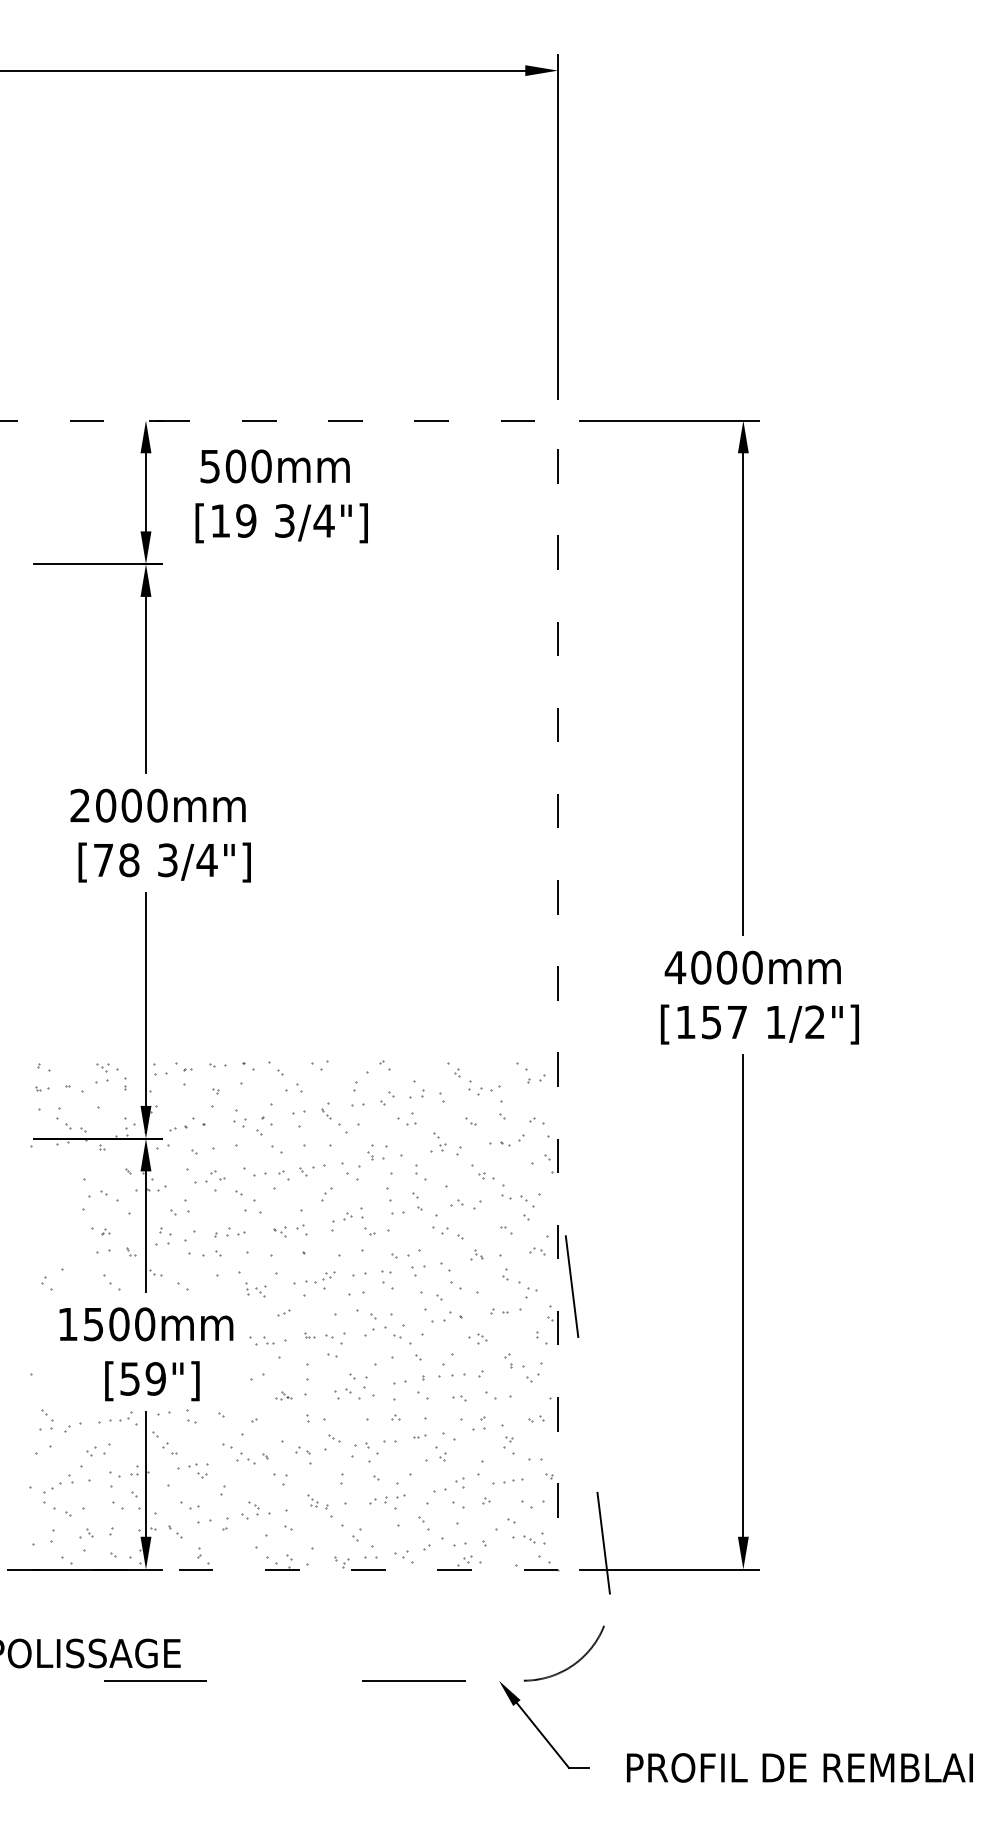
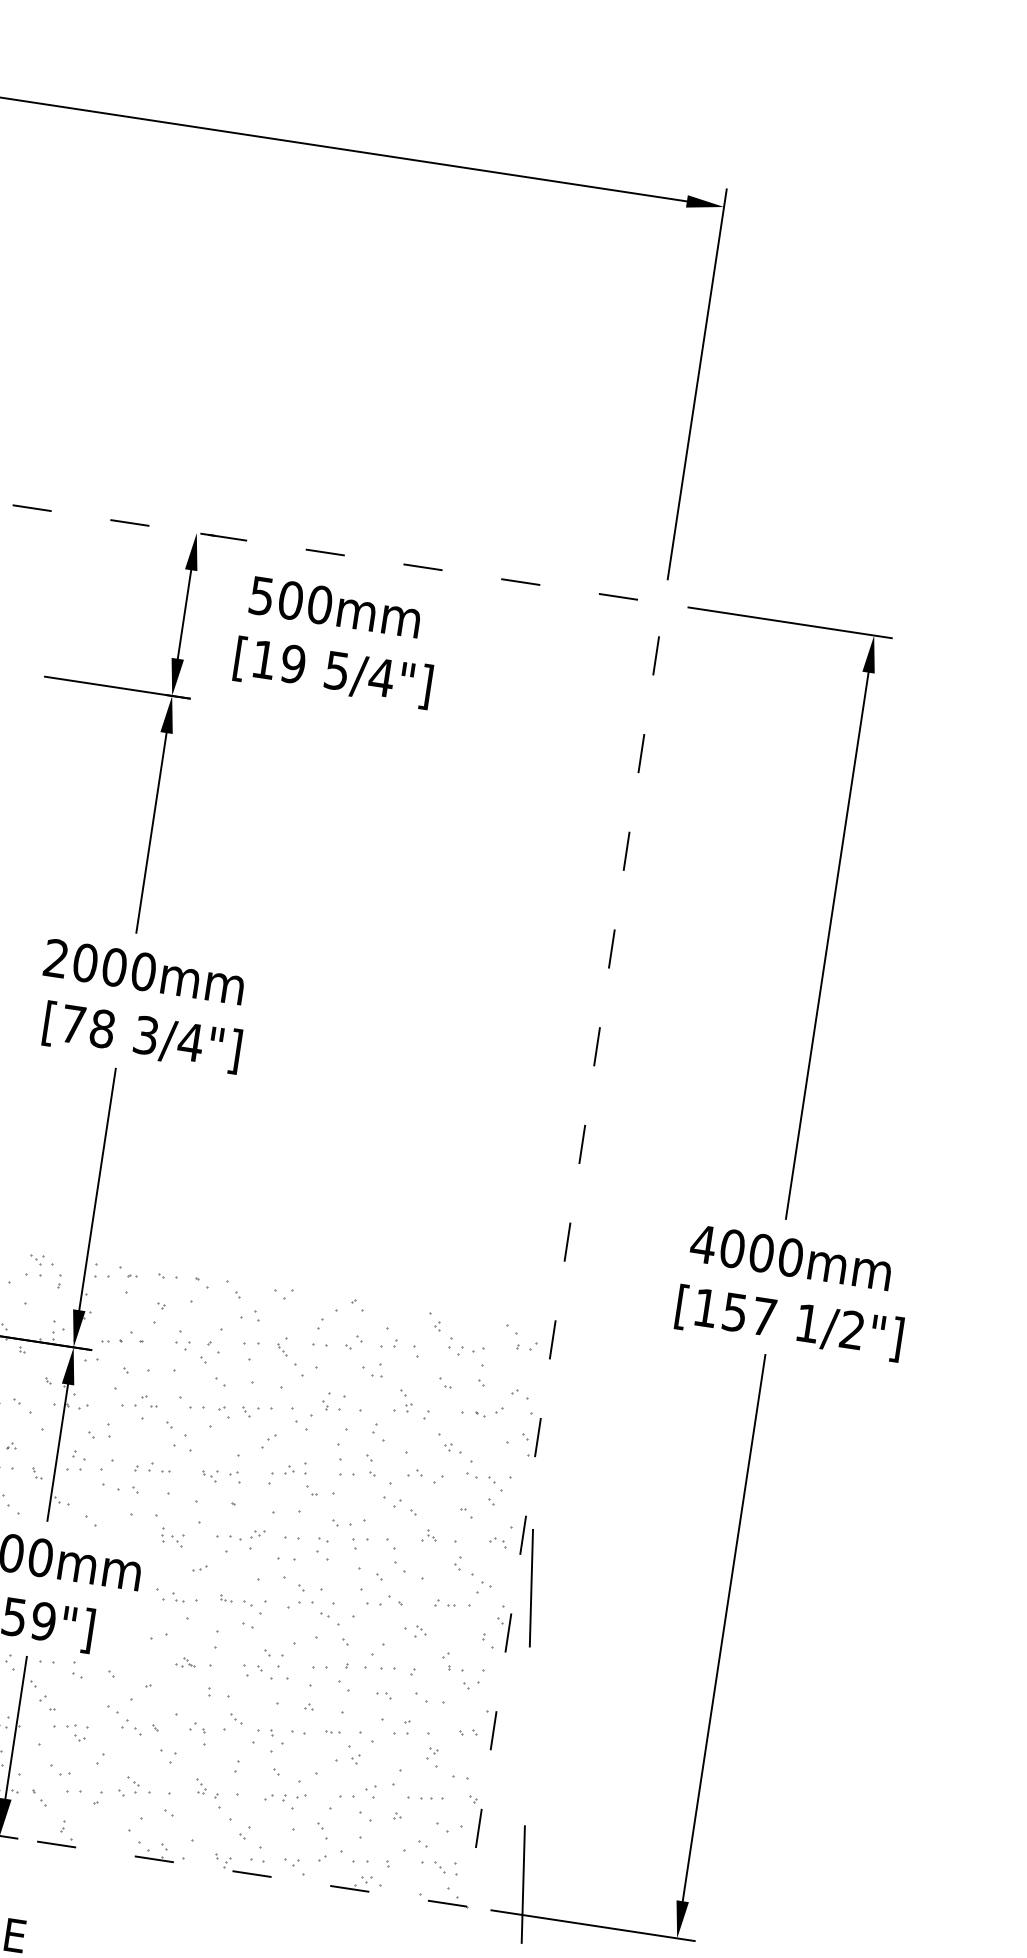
text: (284, 520) -> (336, 670), 3/4"] -> 5/4"]

